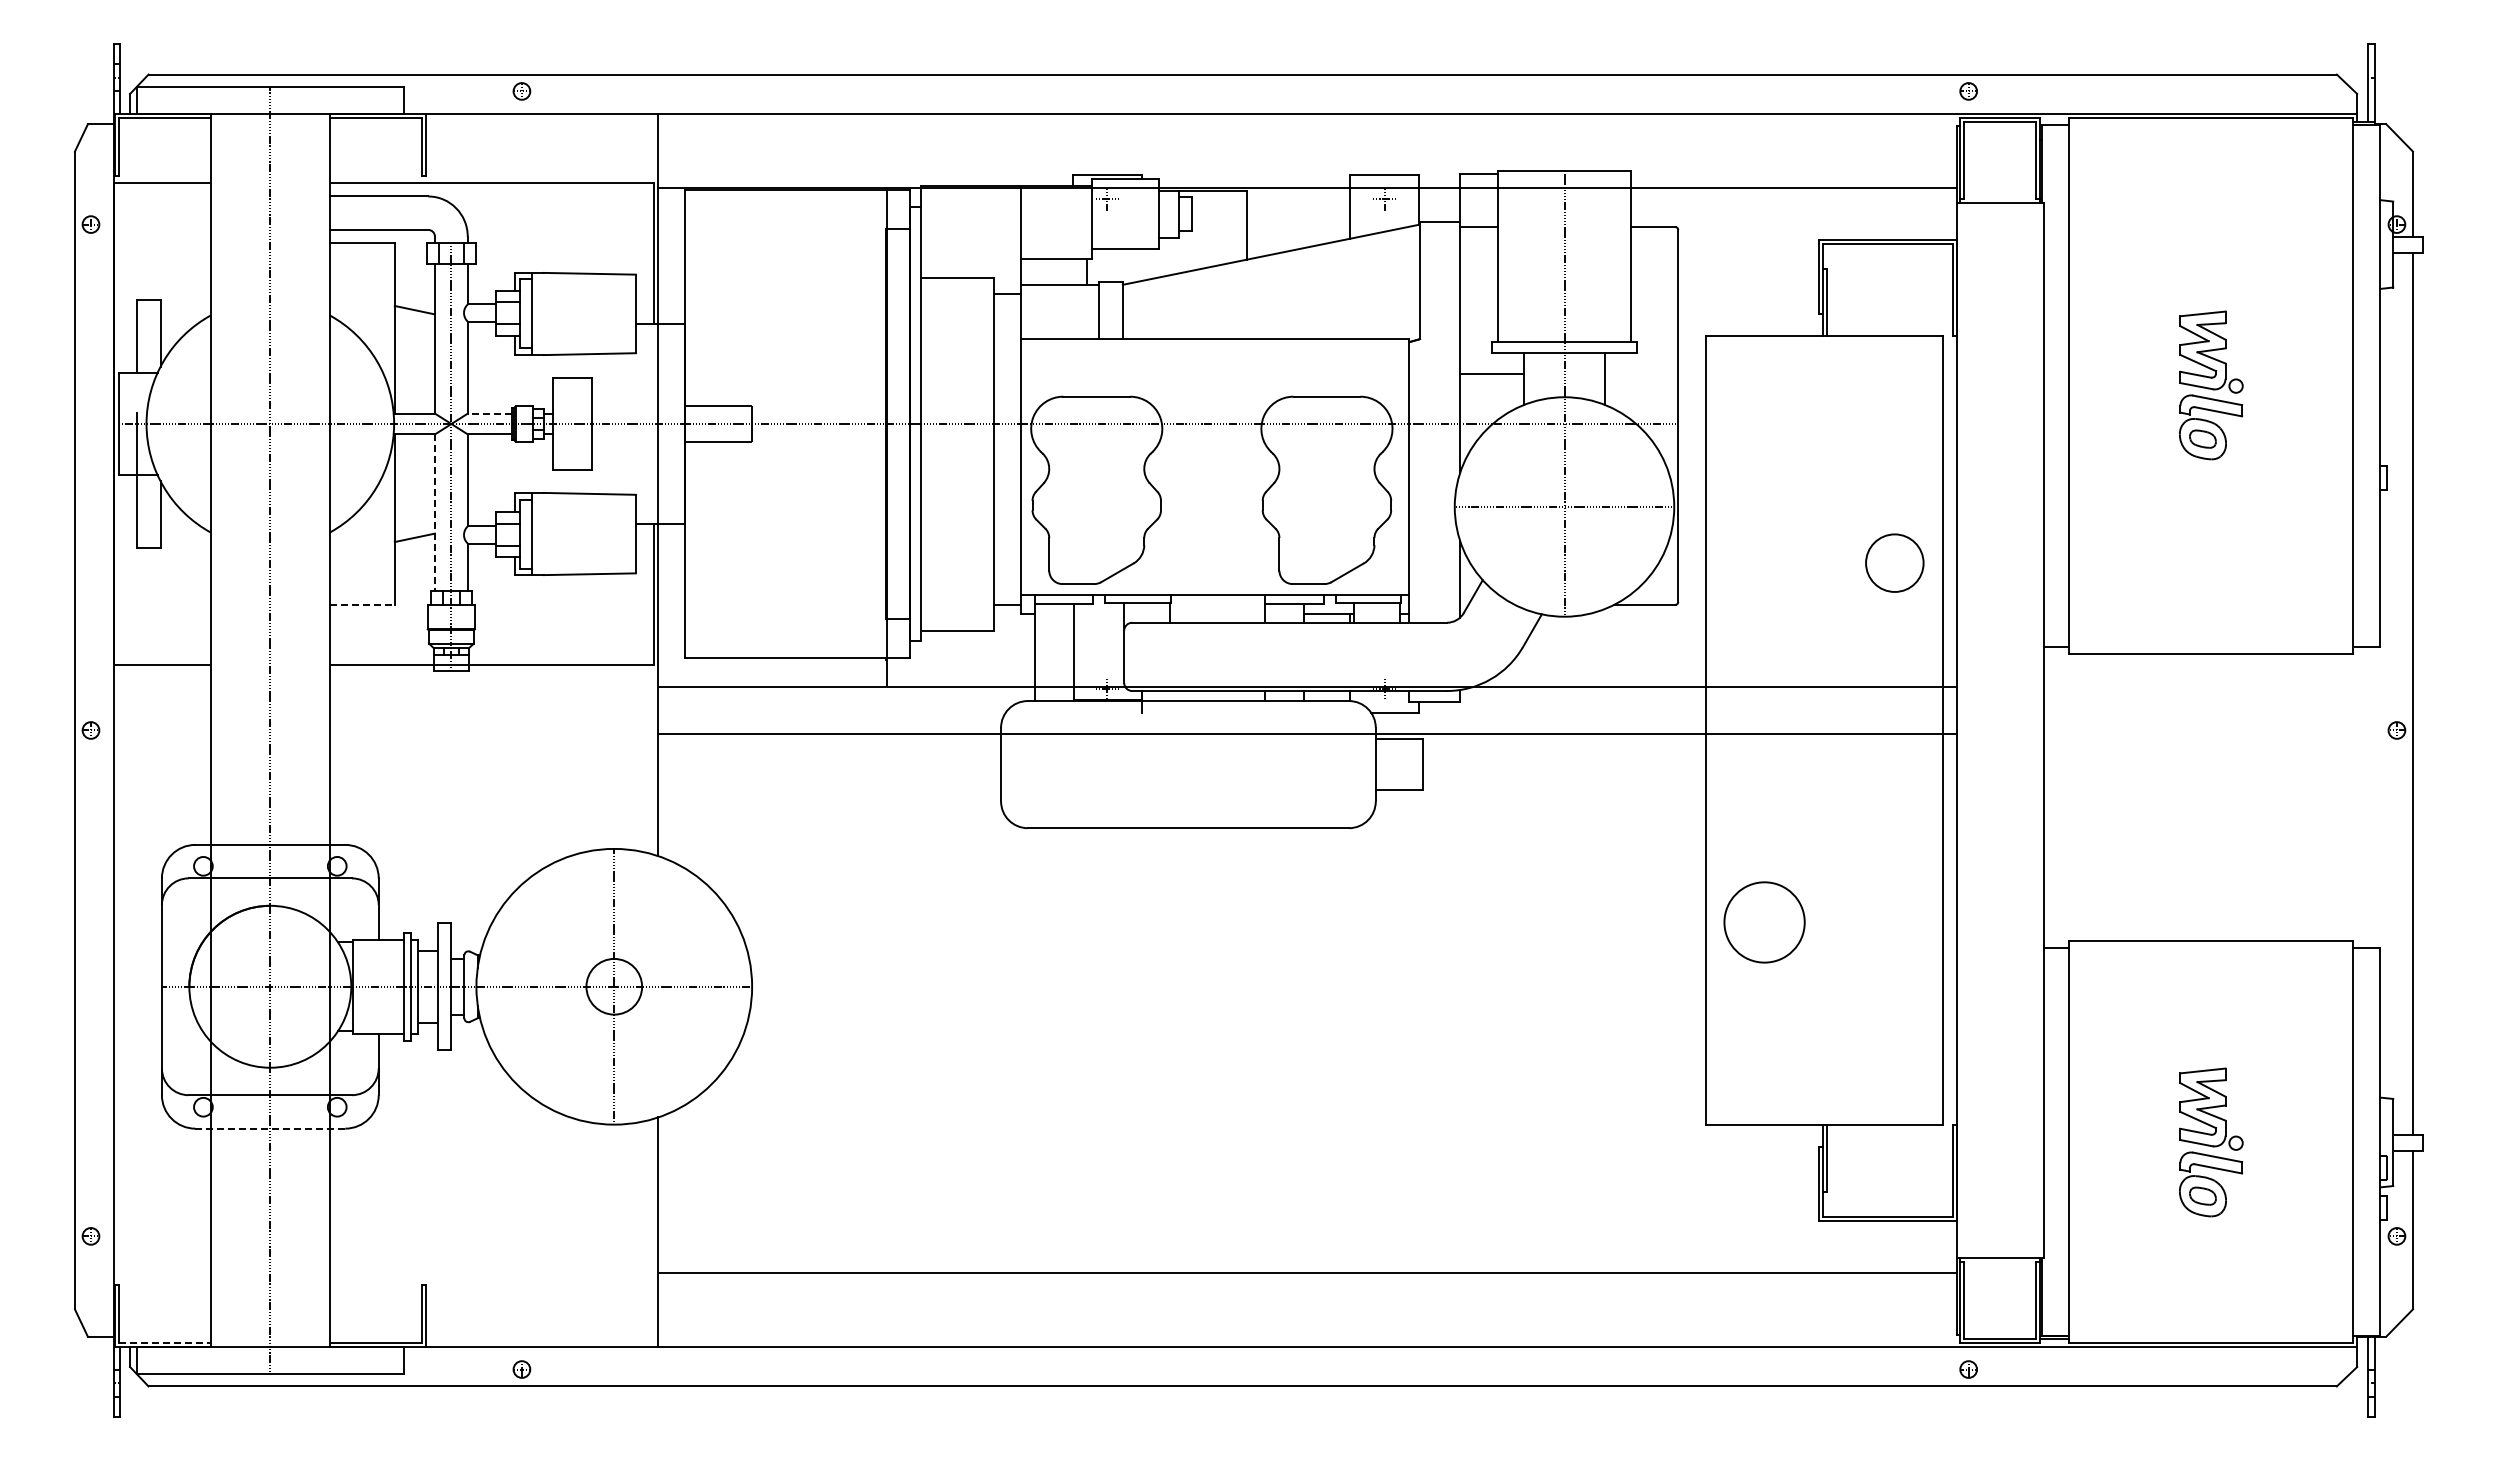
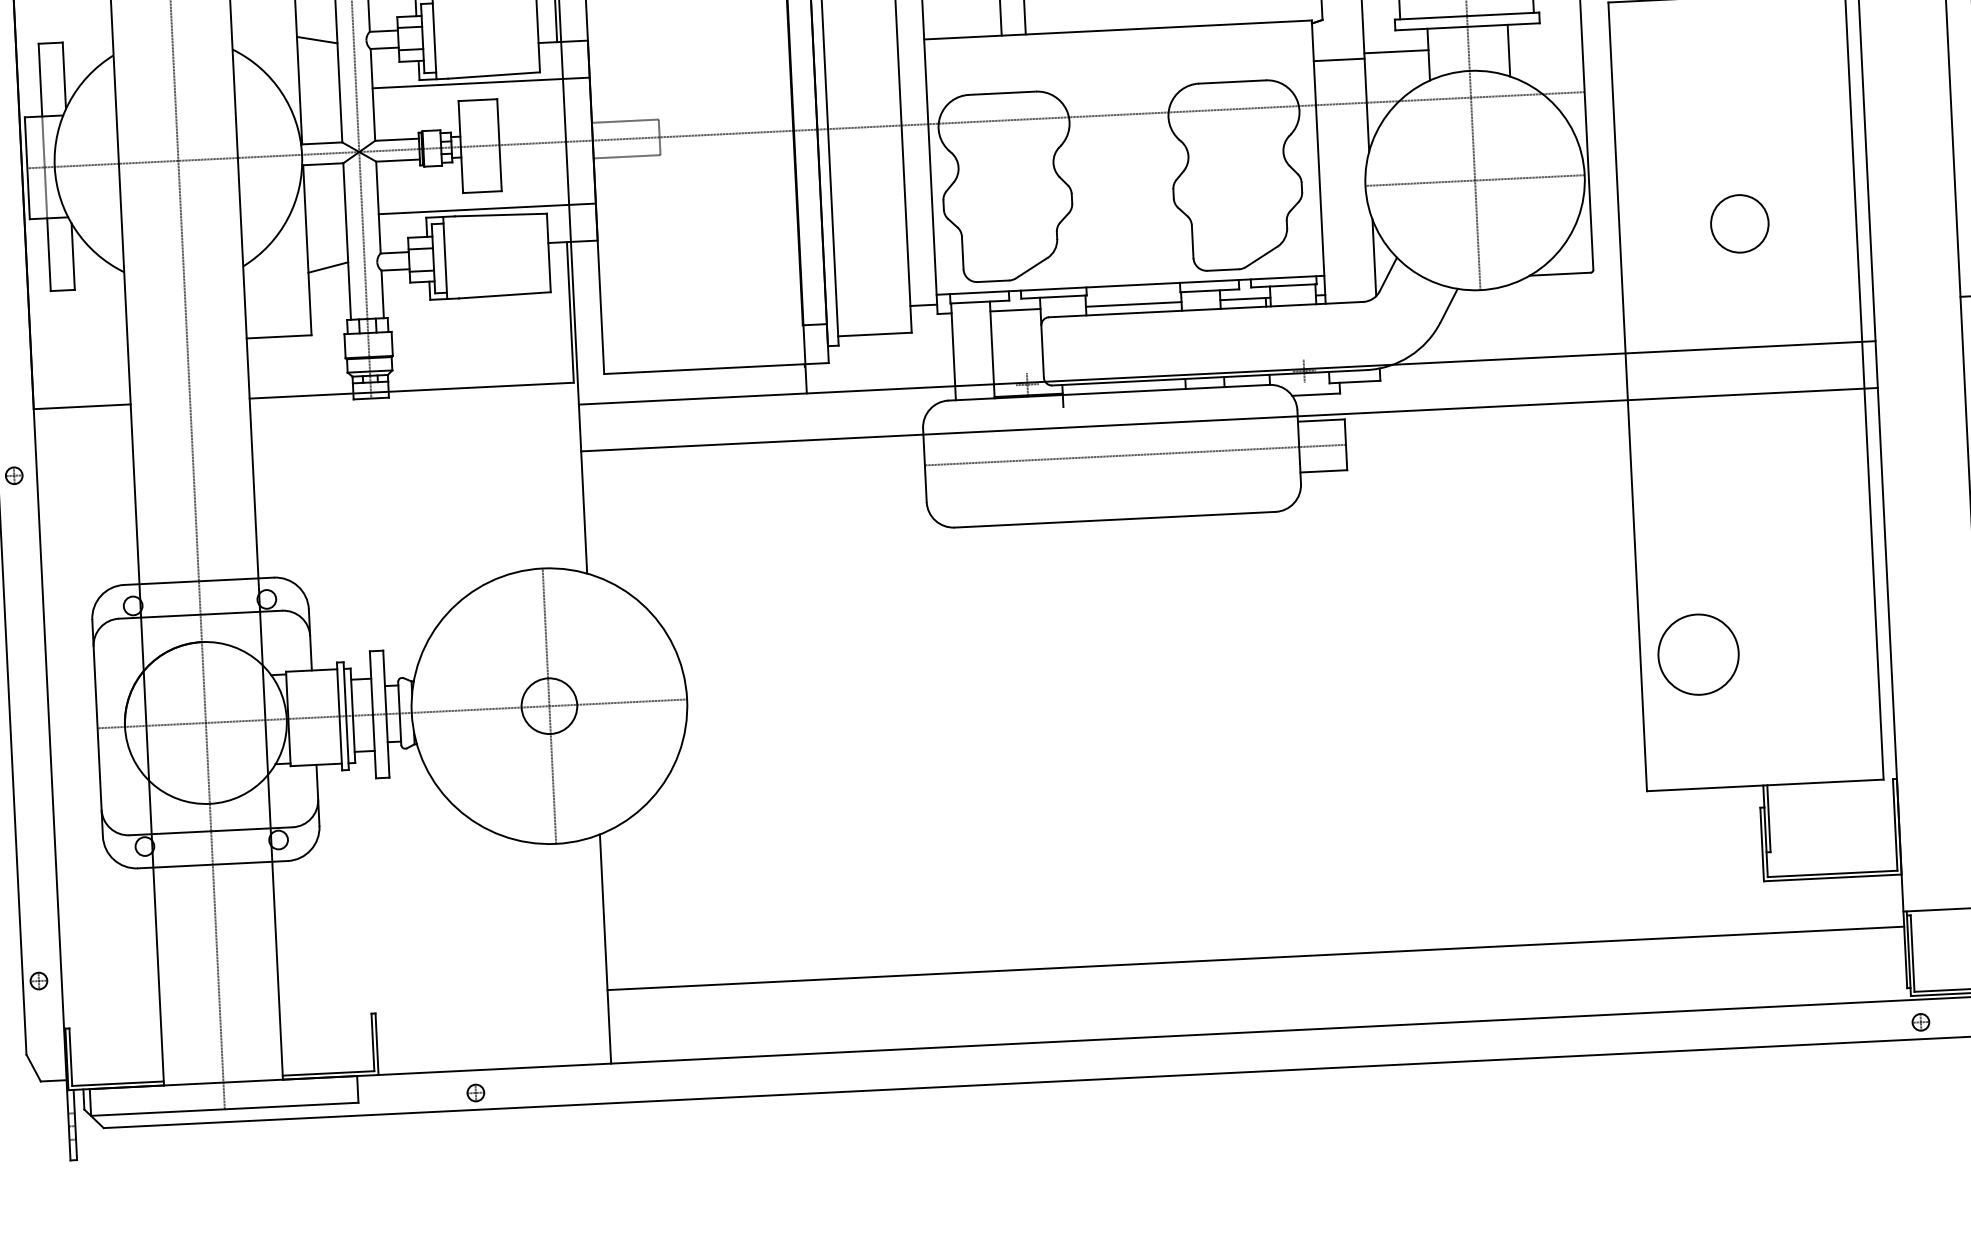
line: (576, 360) -> (481, 82), added
line: (1434, 379) -> (1339, 59), added
line: (489, 413) -> (396, 139), dashed -> solid
line: (576, 487) -> (487, 209), added
line: (434, 513) -> (346, 242), dashed -> solid
circle: (1894, 562) -> (1739, 223), moved
line: (362, 604) -> (279, 336), dashed -> solid
line: (1099, 614) -> (1015, 310), added
line: (1217, 614) -> (1133, 304), added
line: (1211, 764) -> (1135, 454), added
circle: (1764, 922) -> (1698, 654), moved
line: (270, 1128) -> (212, 864), dashed -> solid
line: (164, 1342) -> (117, 1083), dashed -> solid

